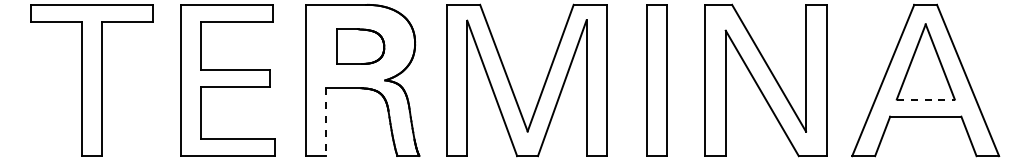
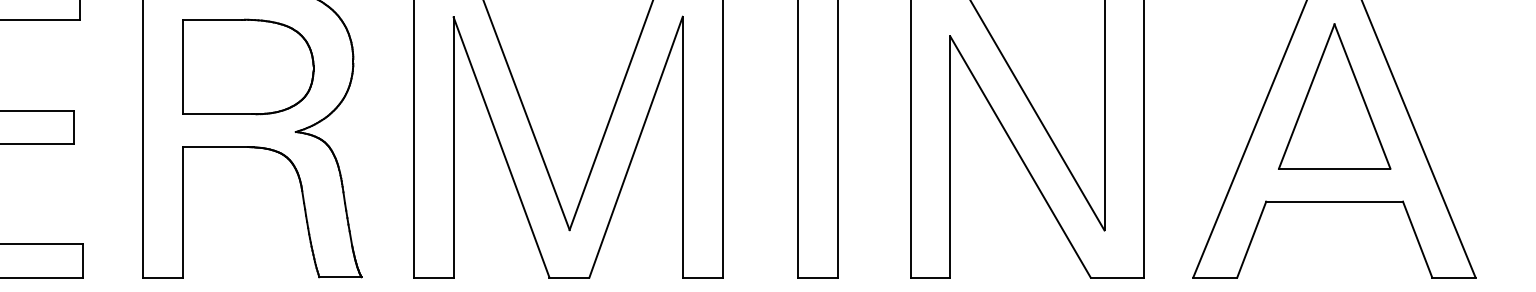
part: (360, 46) -> (248, 66), size x1.43
line: (926, 99) -> (1336, 168), dashed -> solid
line: (326, 122) -> (183, 212), dashed -> solid

